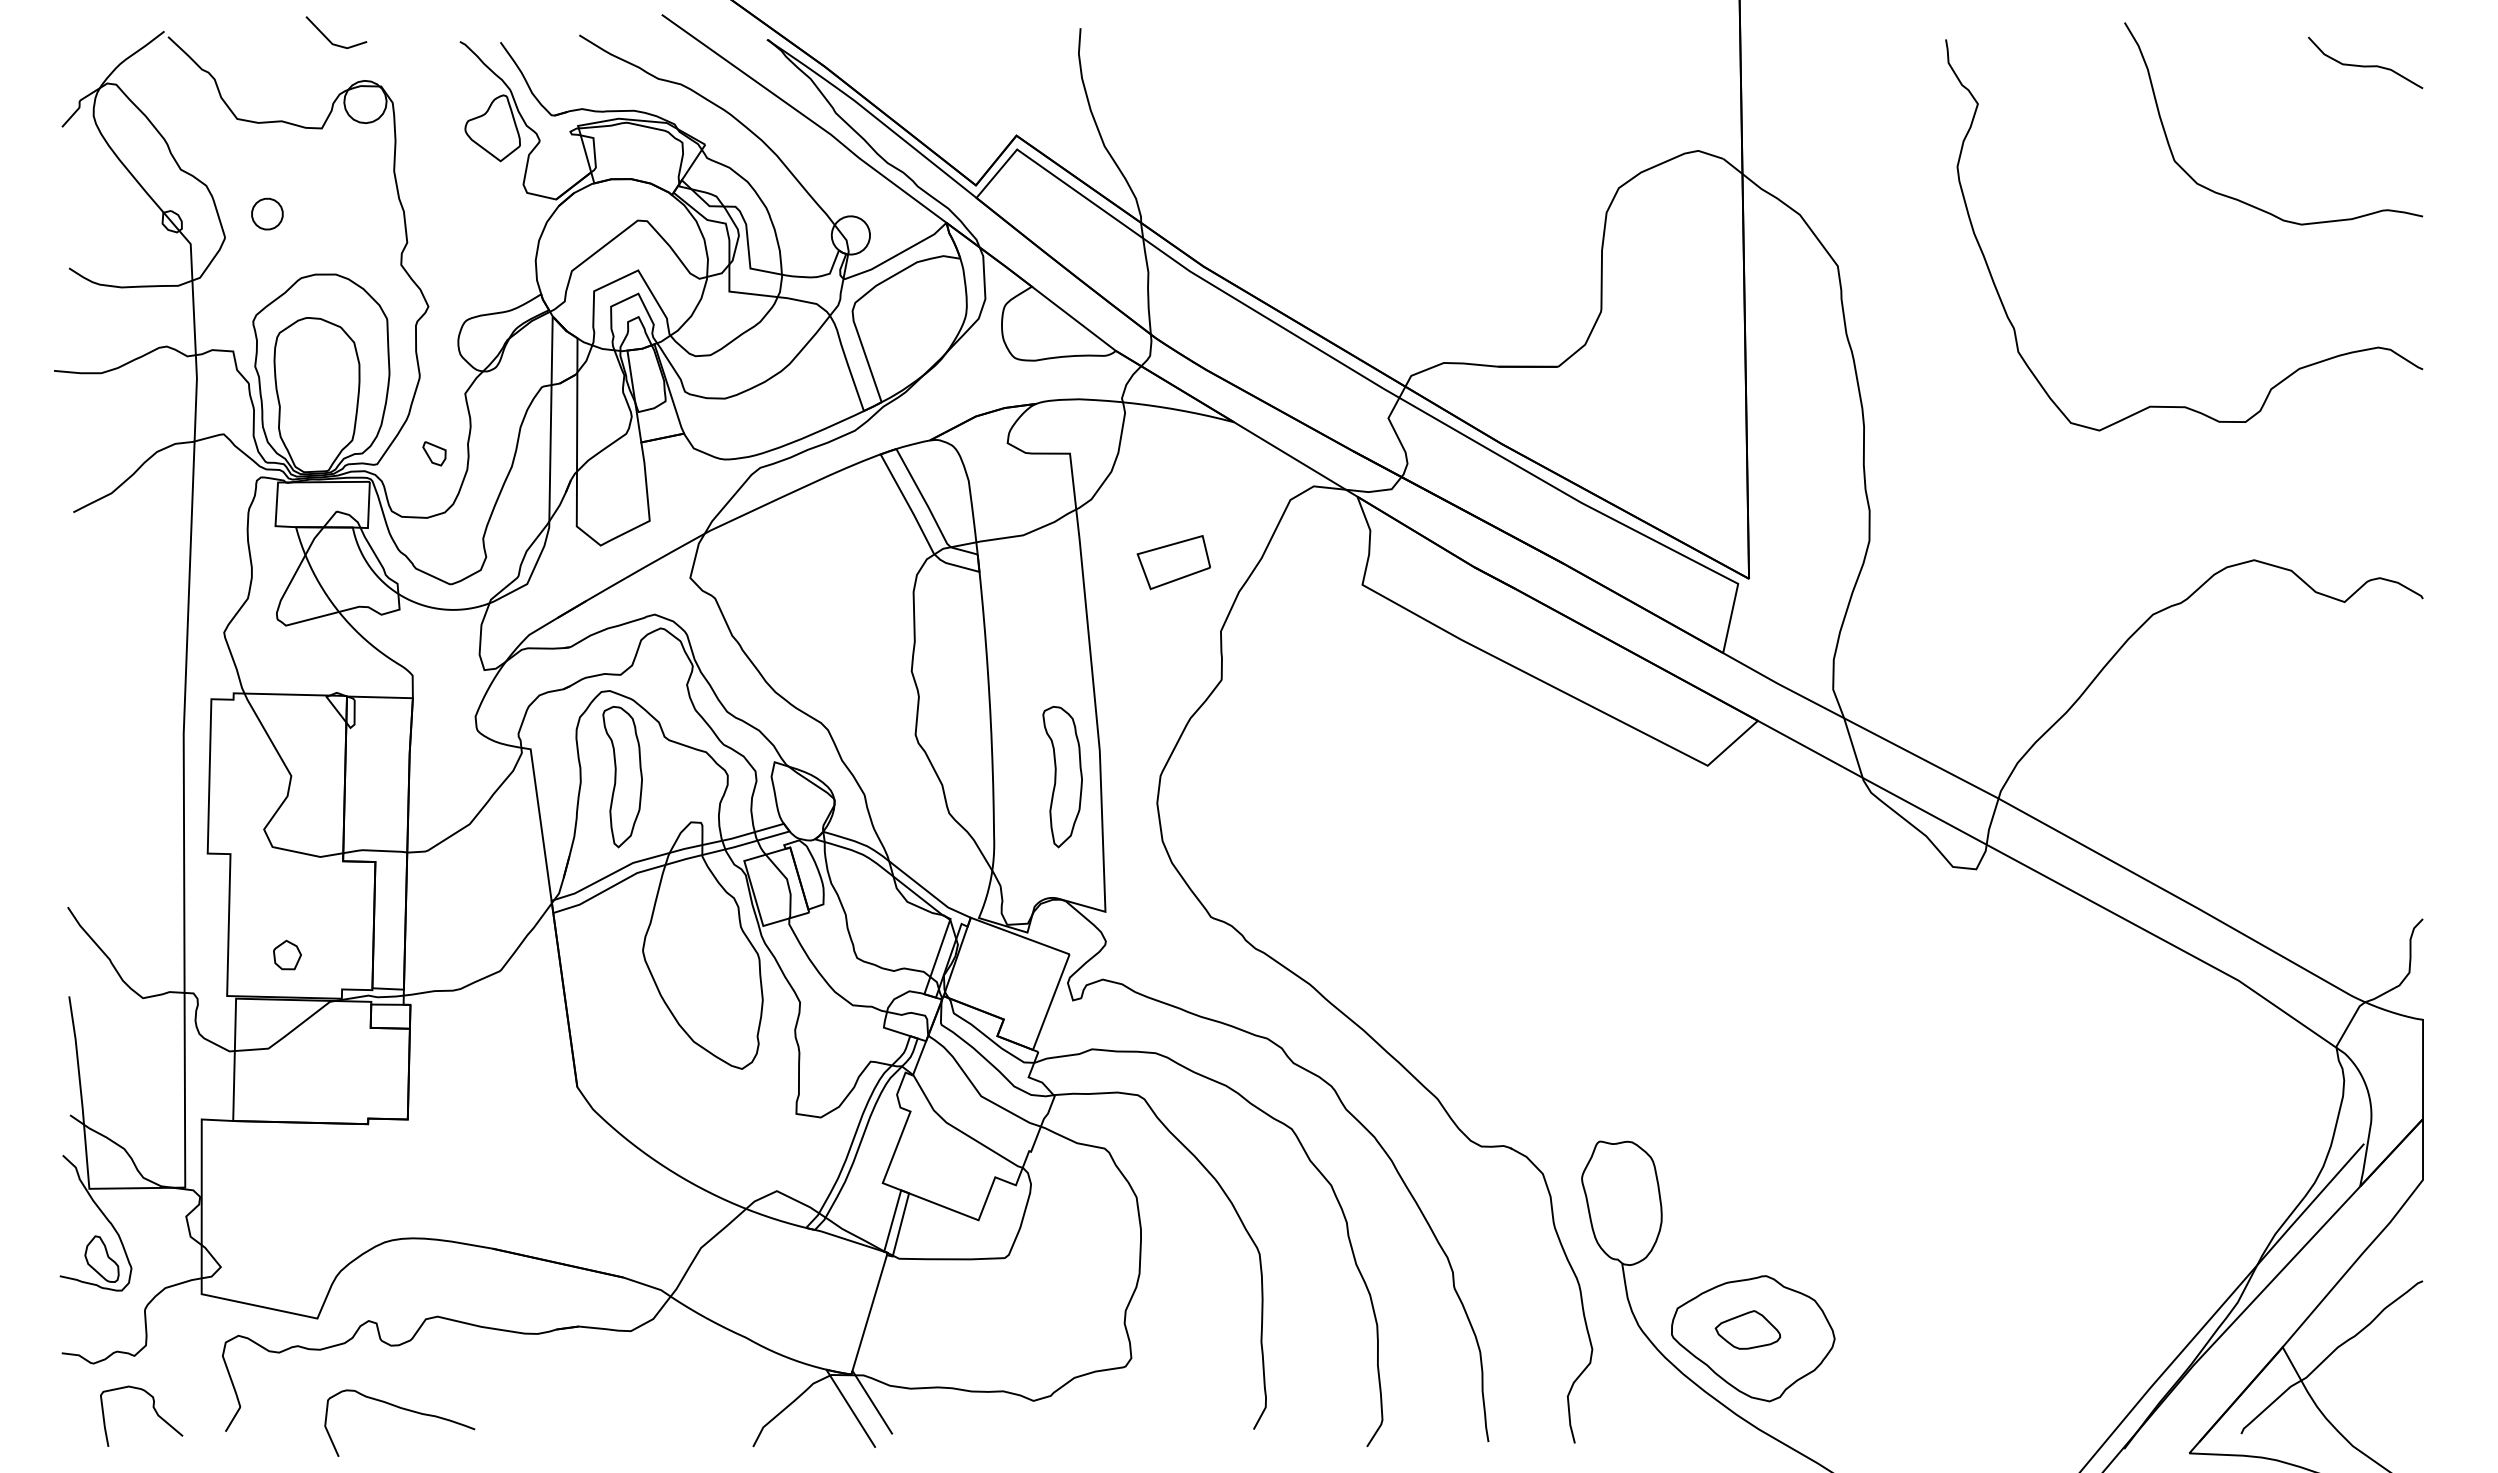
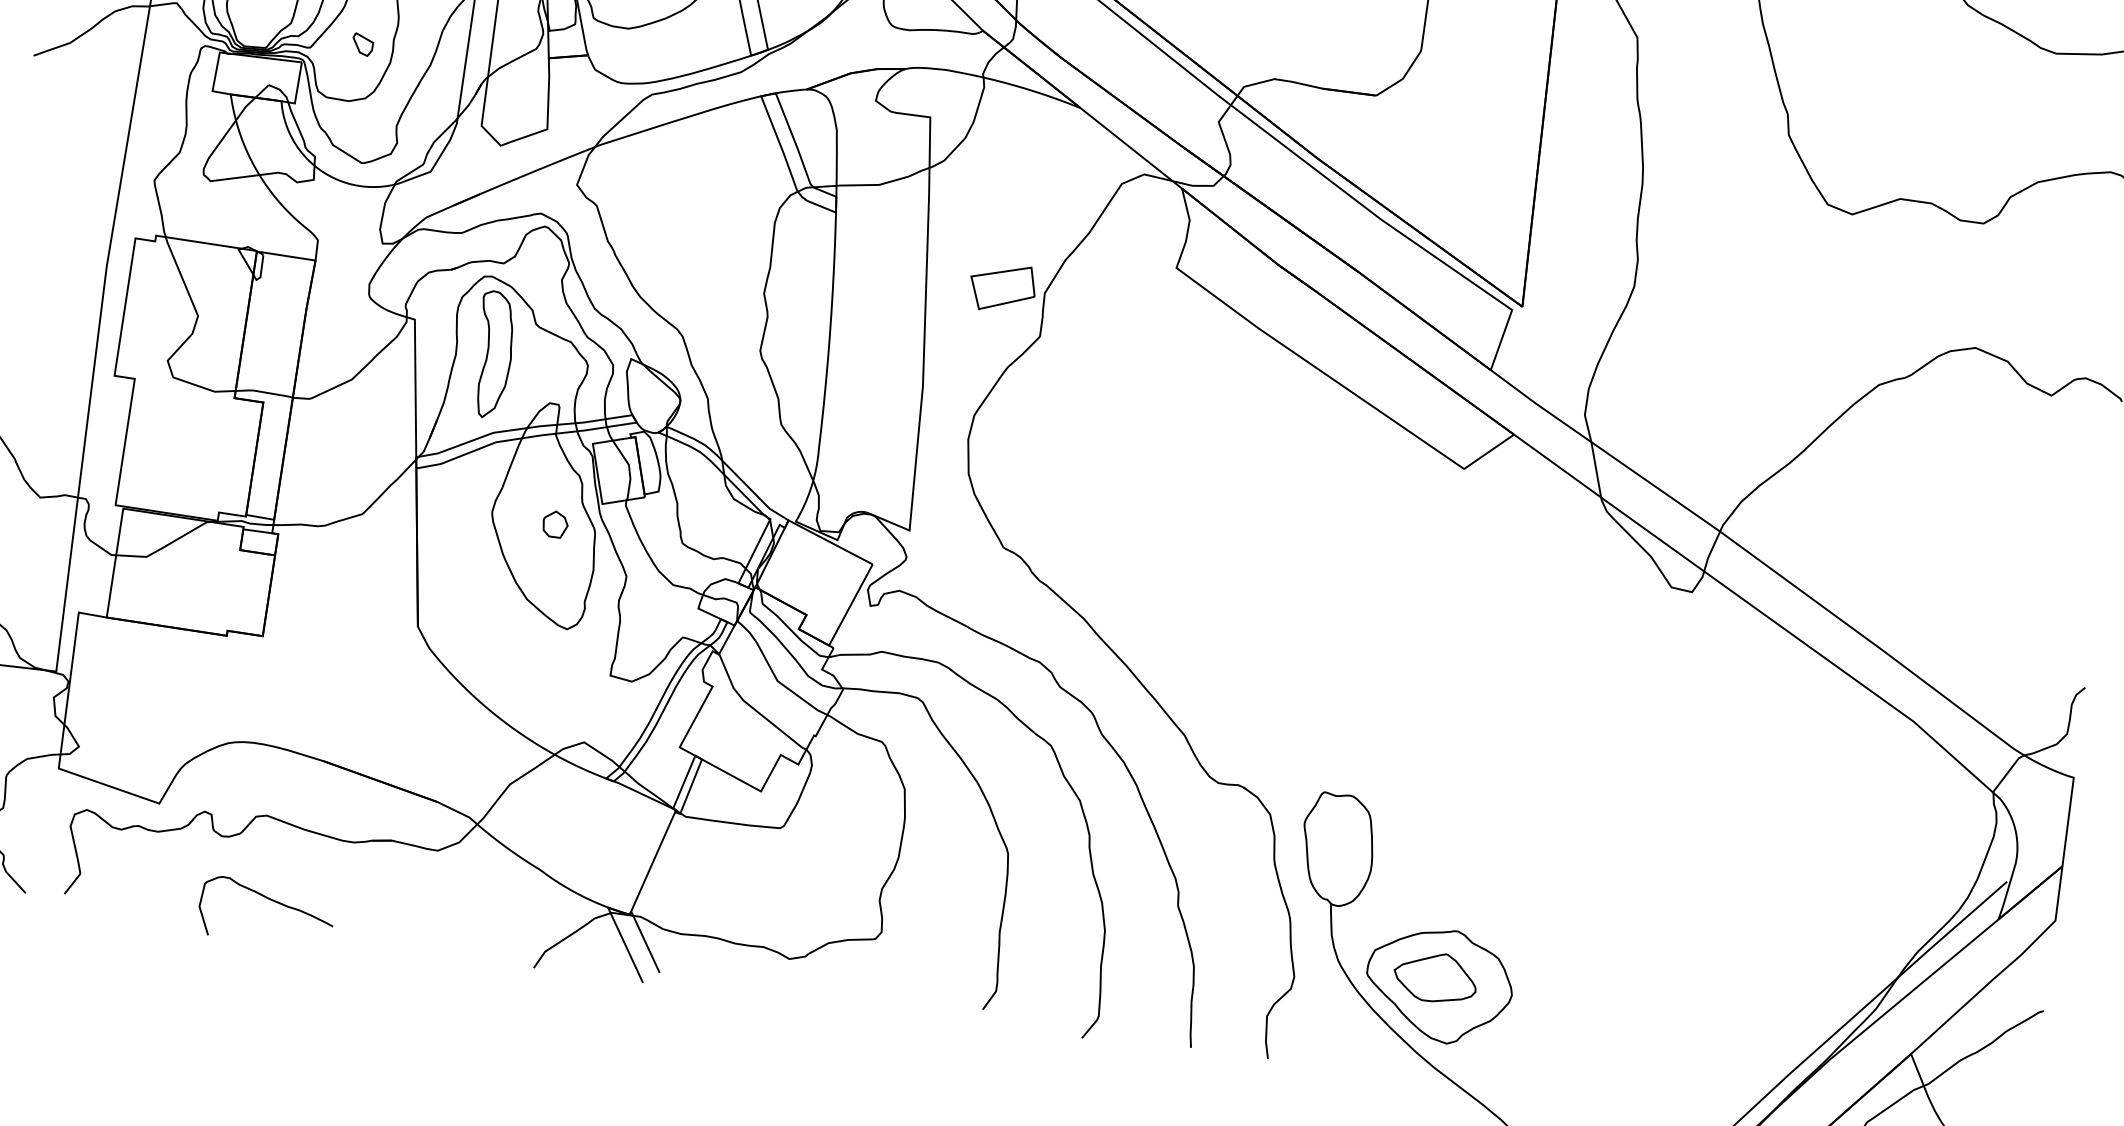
part: (1173, 562) -> (1002, 287), moved
part: (1062, 777) -> (886, 405), removed
part: (287, 954) -> (555, 523), moved
part: (1747, 1329) -> (1435, 976), size x1.43
curve: (401, 1409) -> (269, 900), moved

